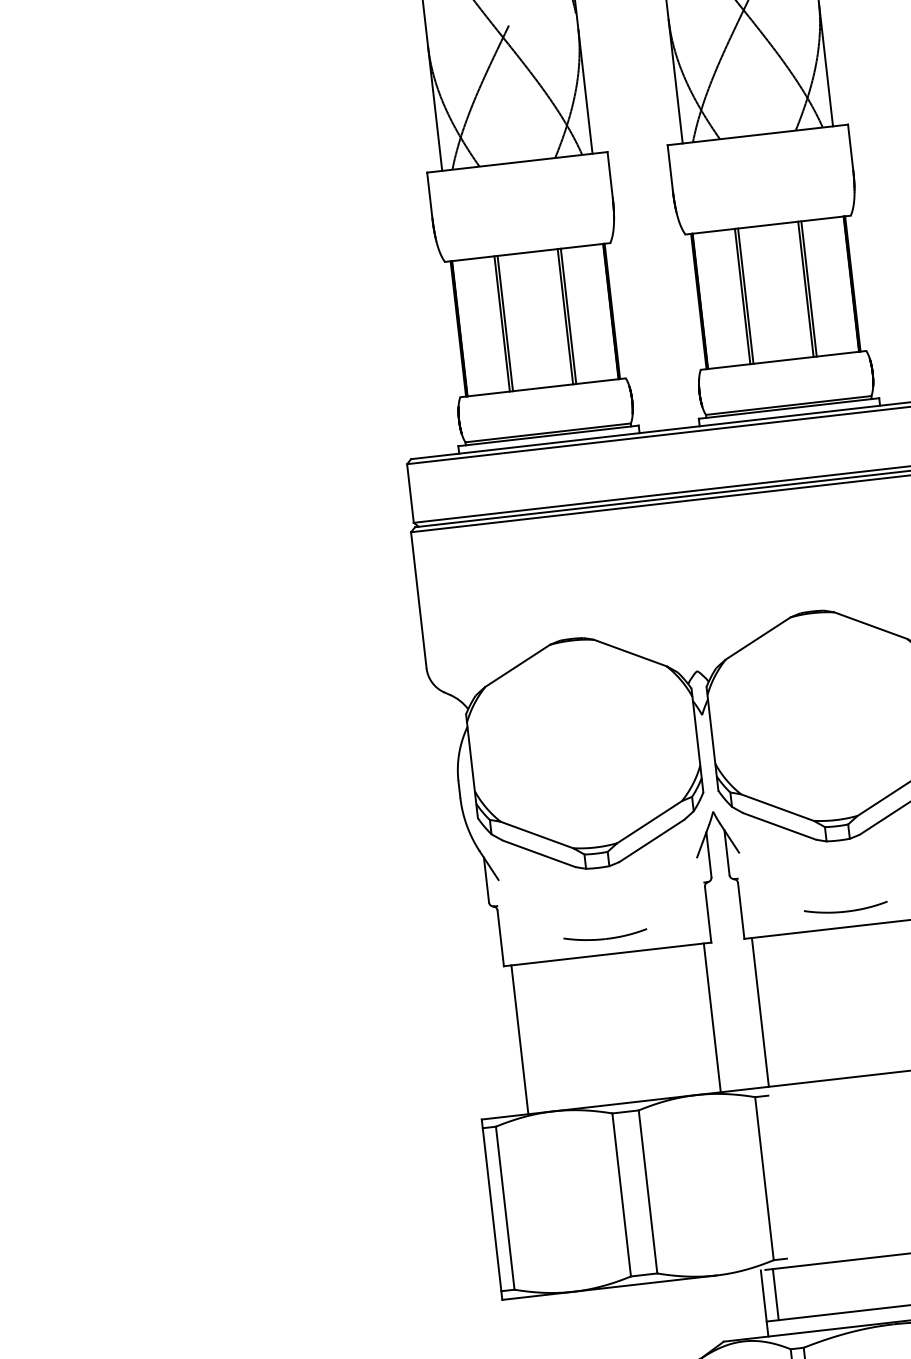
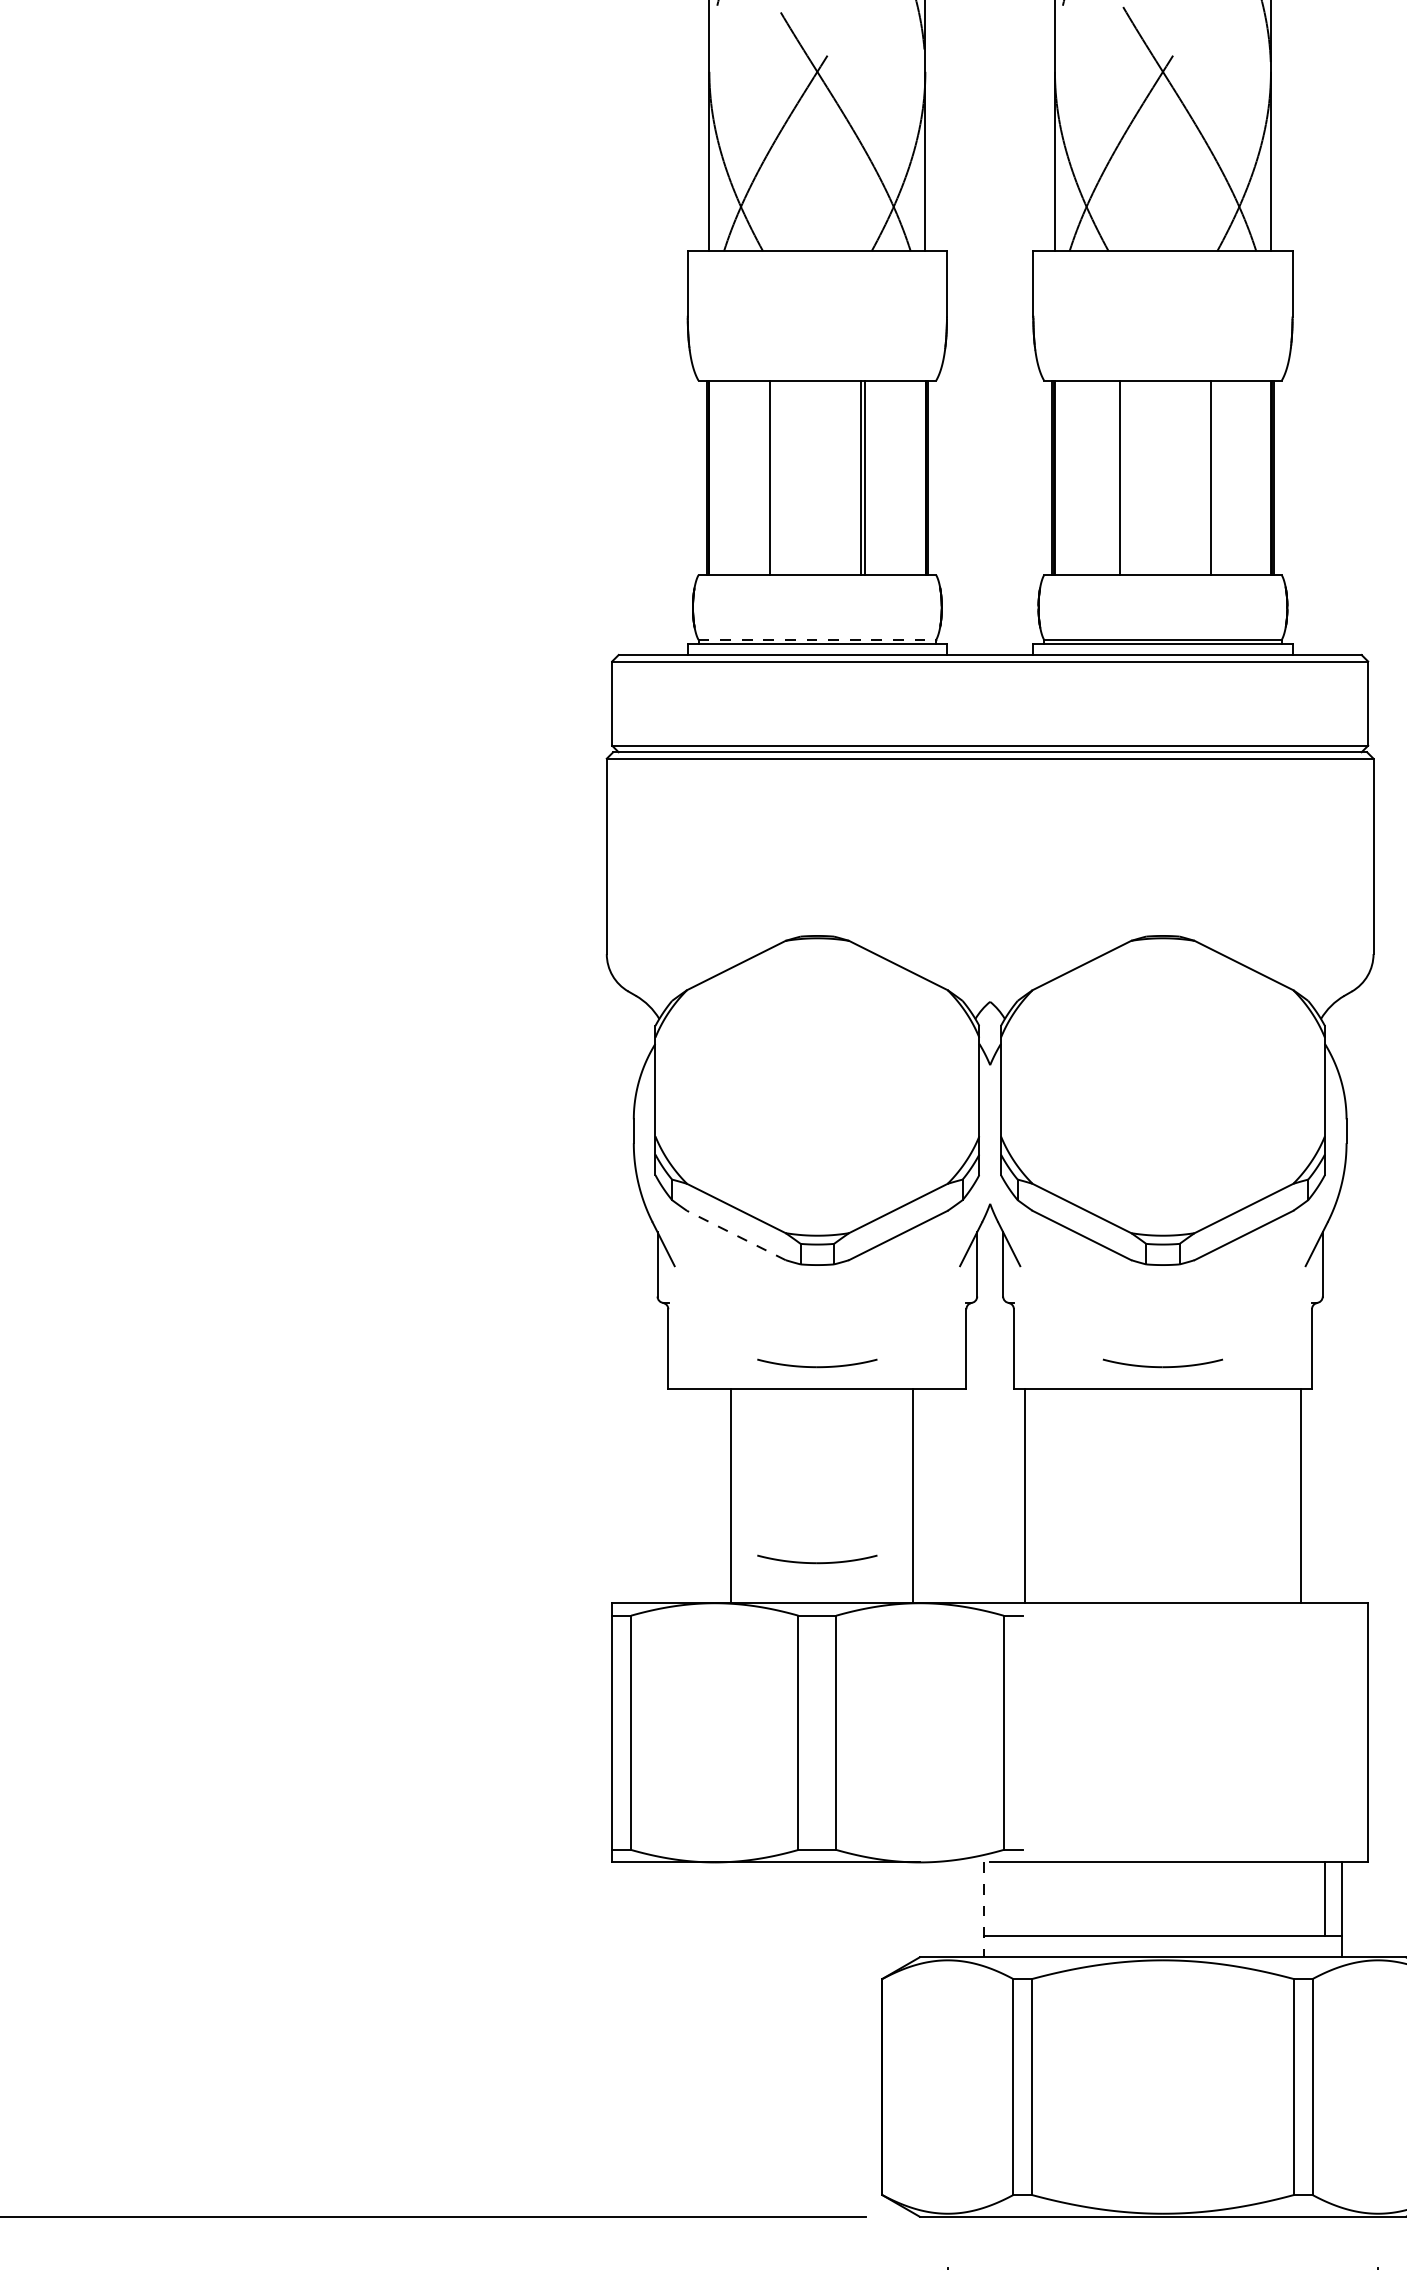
line: (806, 289) -> (1206, 477), removed
line: (742, 296) -> (1115, 477), removed
line: (505, 323) -> (774, 477), removed
line: (548, 432) -> (817, 639), solid -> dashed
line: (538, 853) -> (735, 1235), solid -> dashed
line: (712, 1018) -> (912, 1496), moved
line: (520, 1039) -> (731, 1496), moved
part: (621, 1072) -> (817, 1559), added
line: (775, 1294) -> (1000, 1898), removed
line: (764, 1303) -> (983, 1909), solid -> dashed

